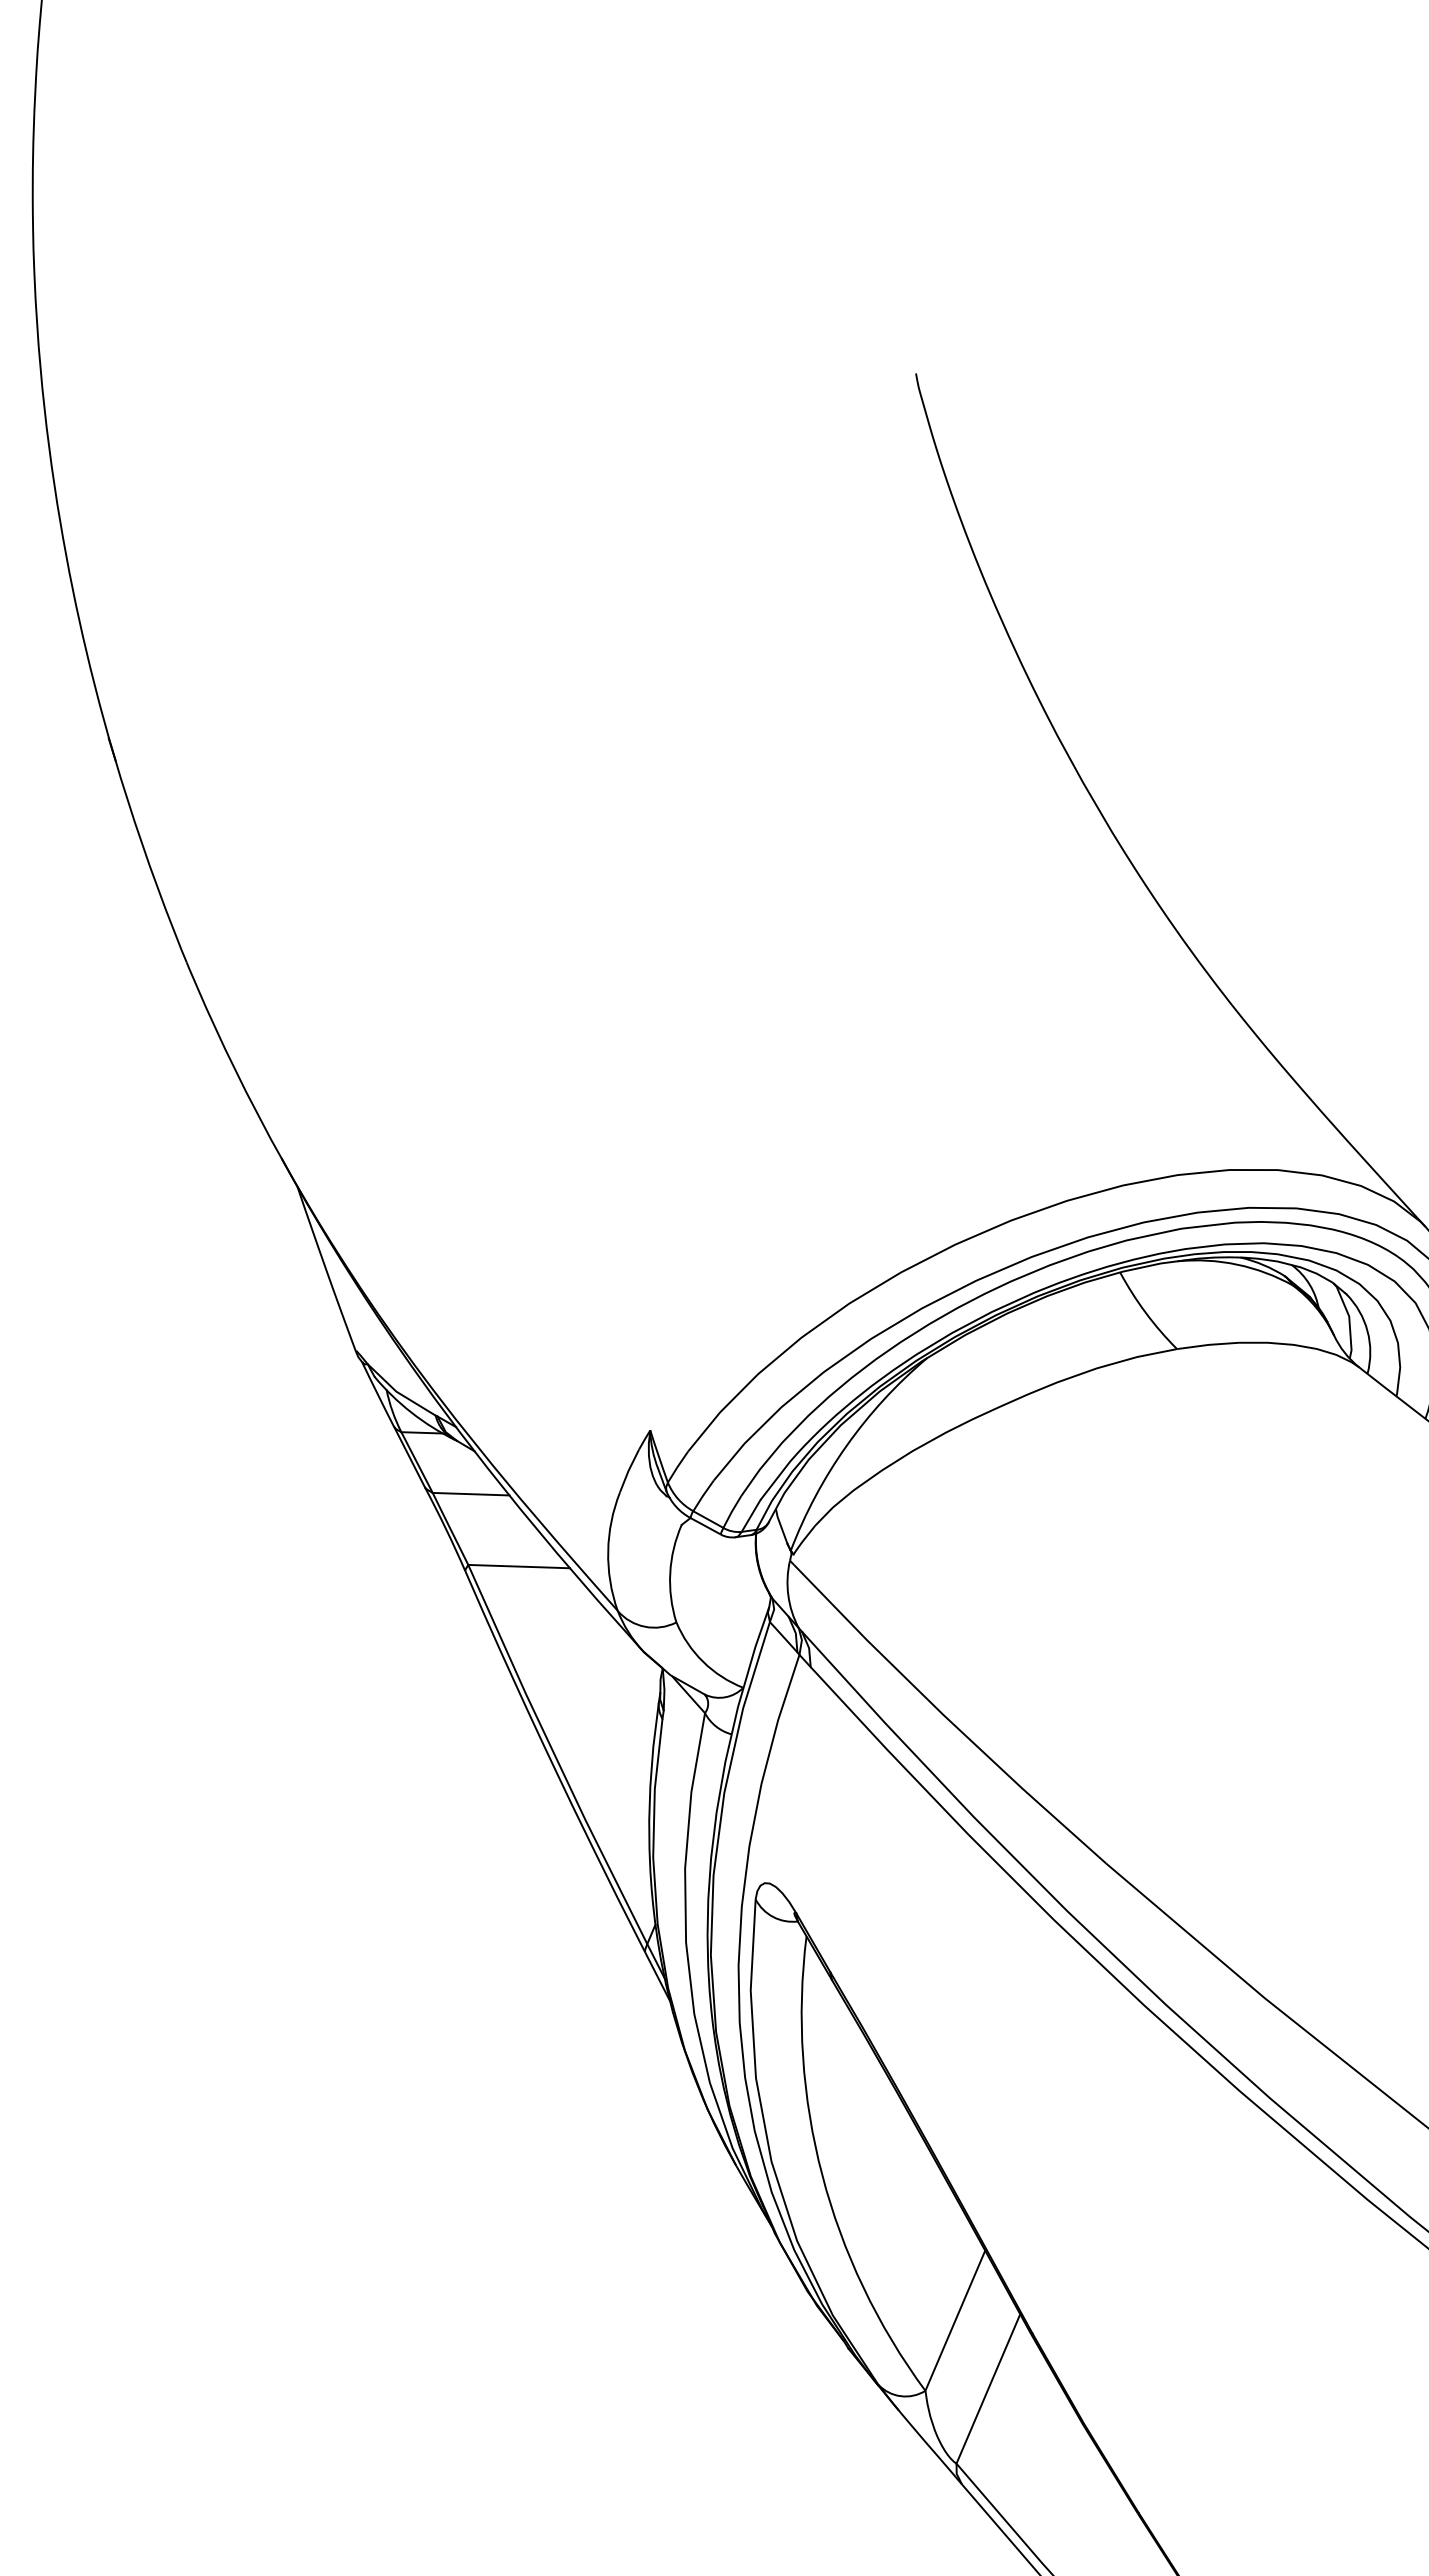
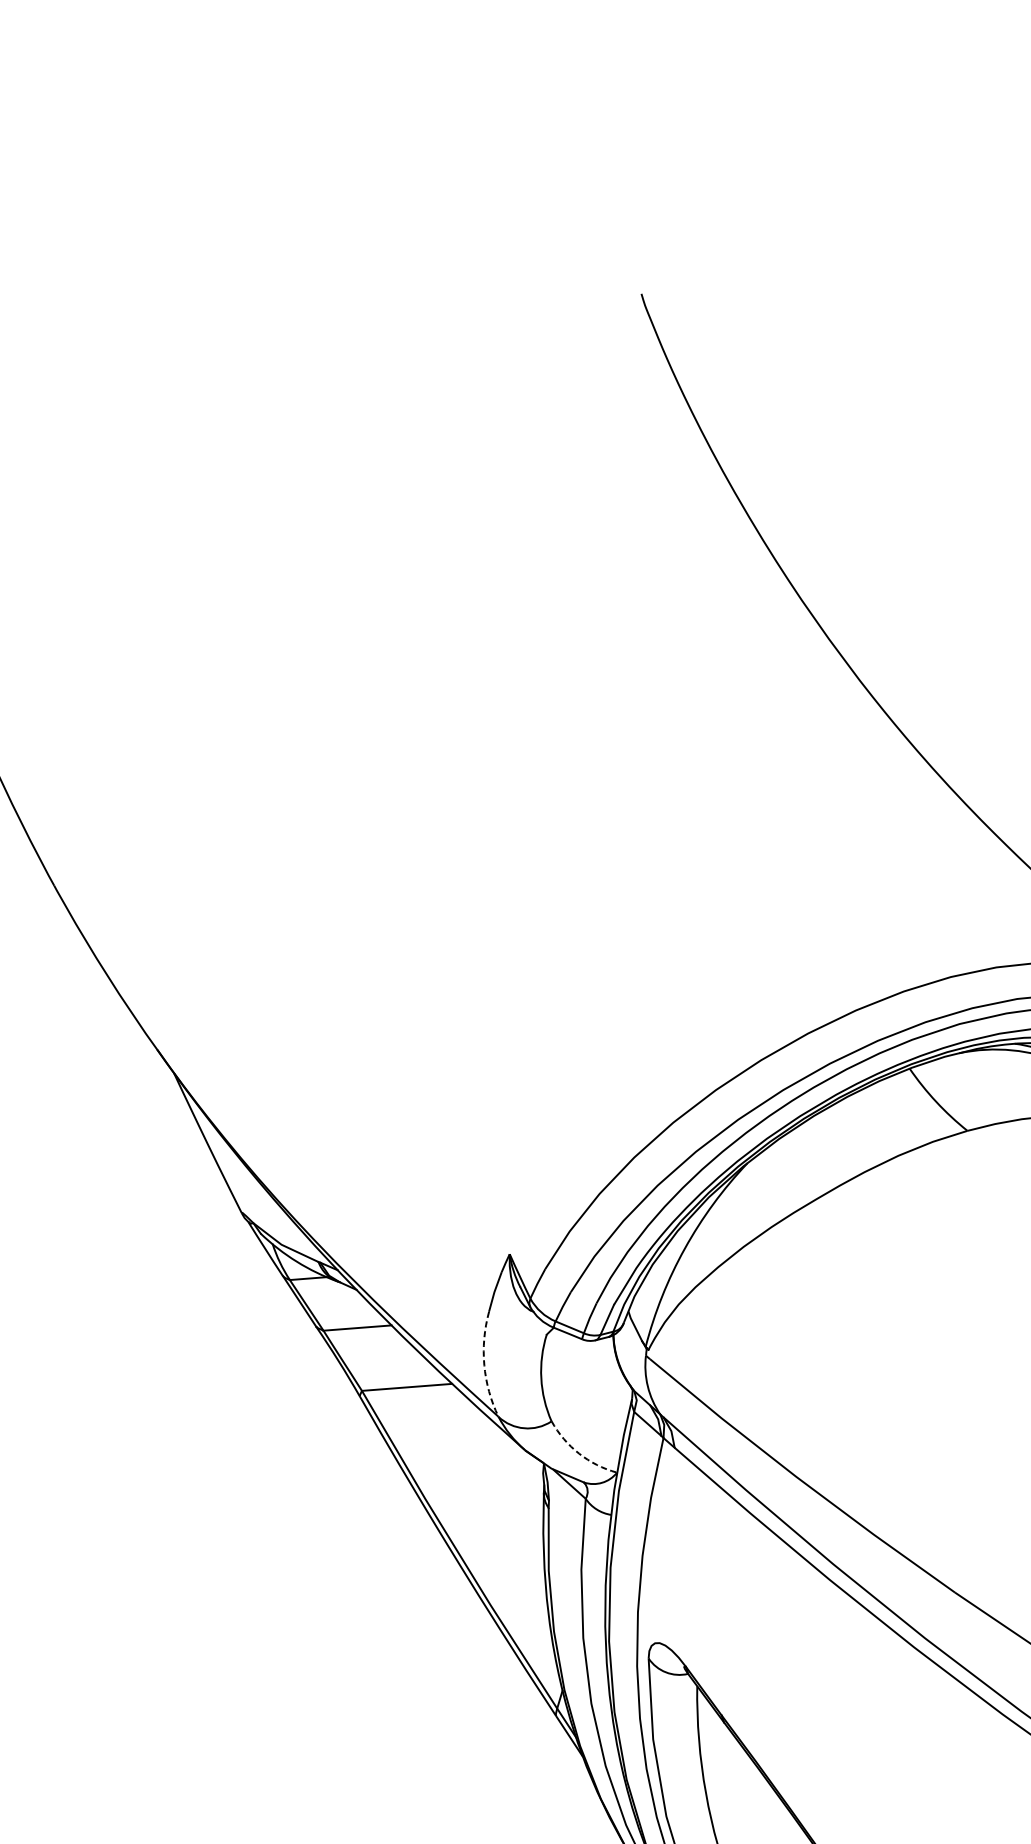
arc: (608, 1551) -> (484, 1365), solid -> dashed
arc: (703, 1661) -> (579, 1453), solid -> dashed

